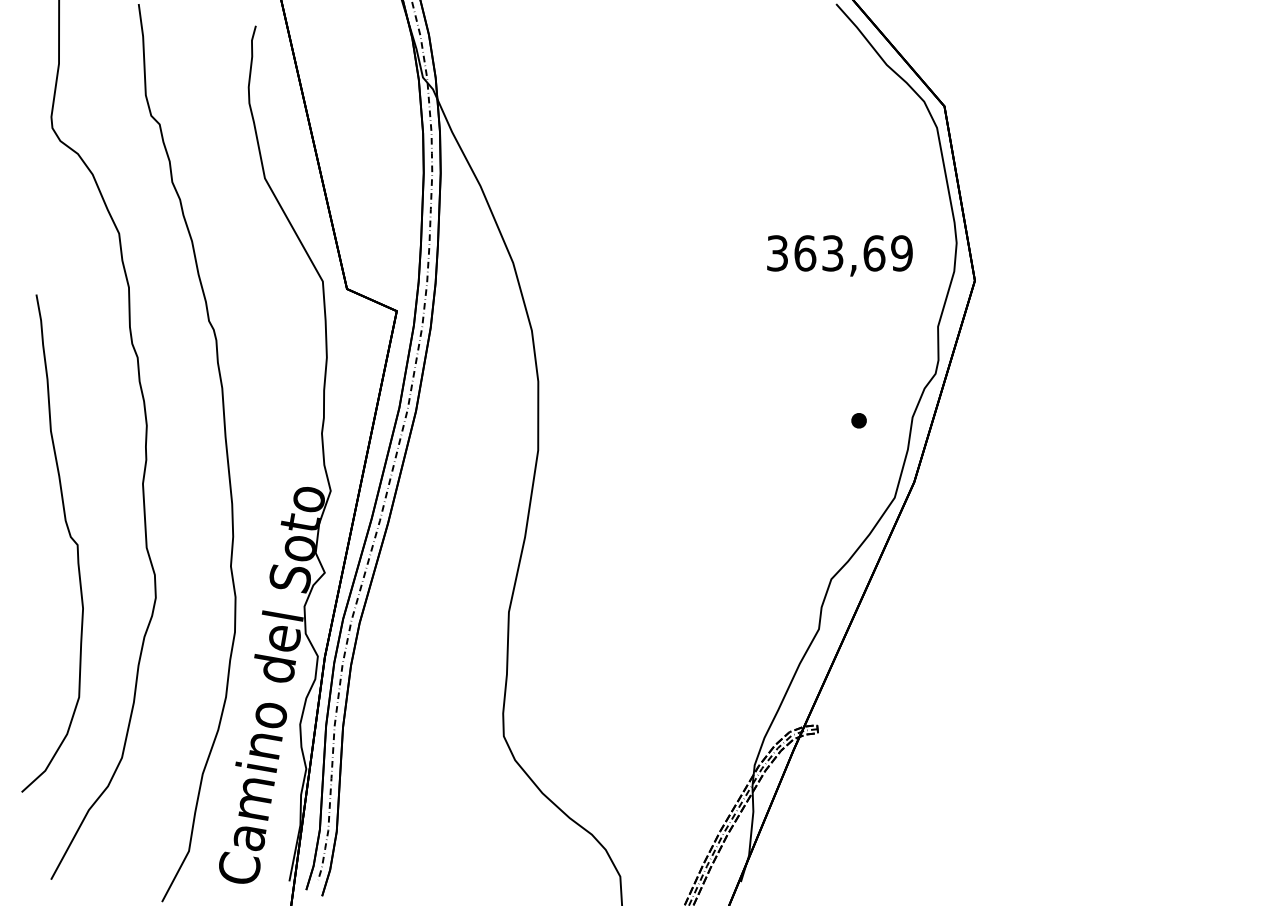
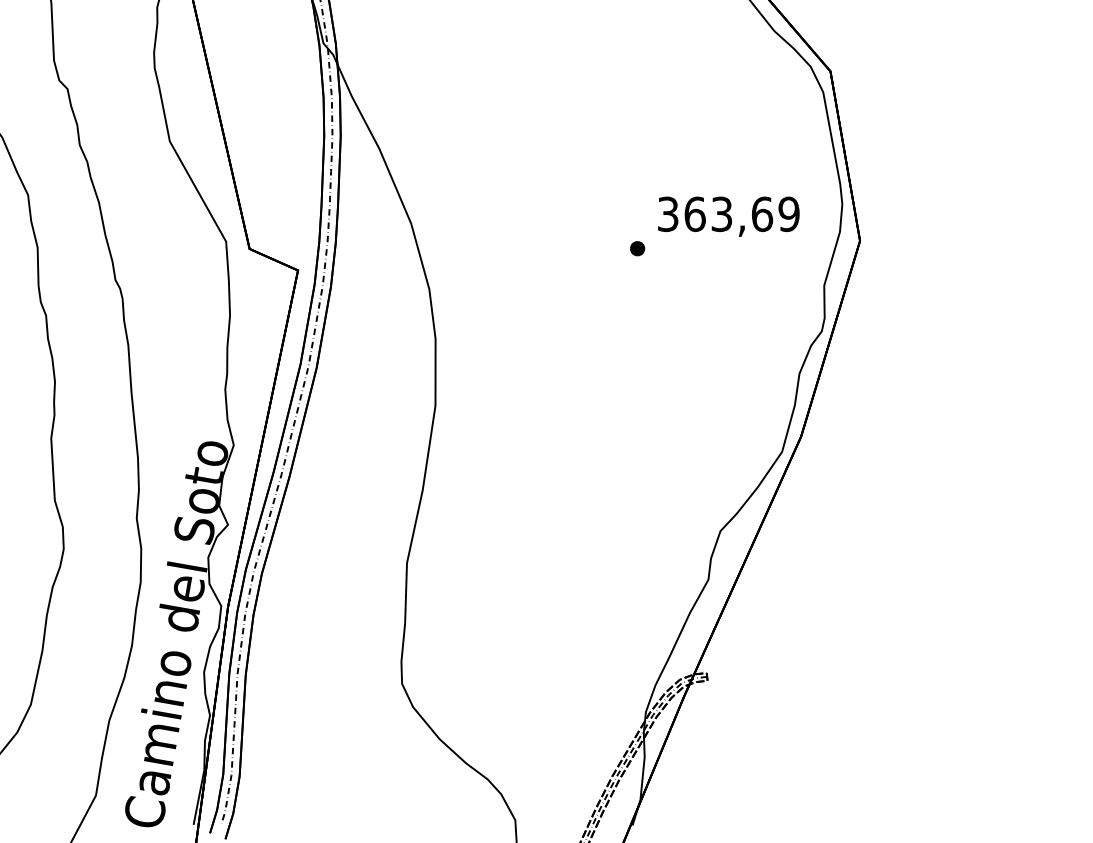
part: (858, 420) -> (637, 248), moved

